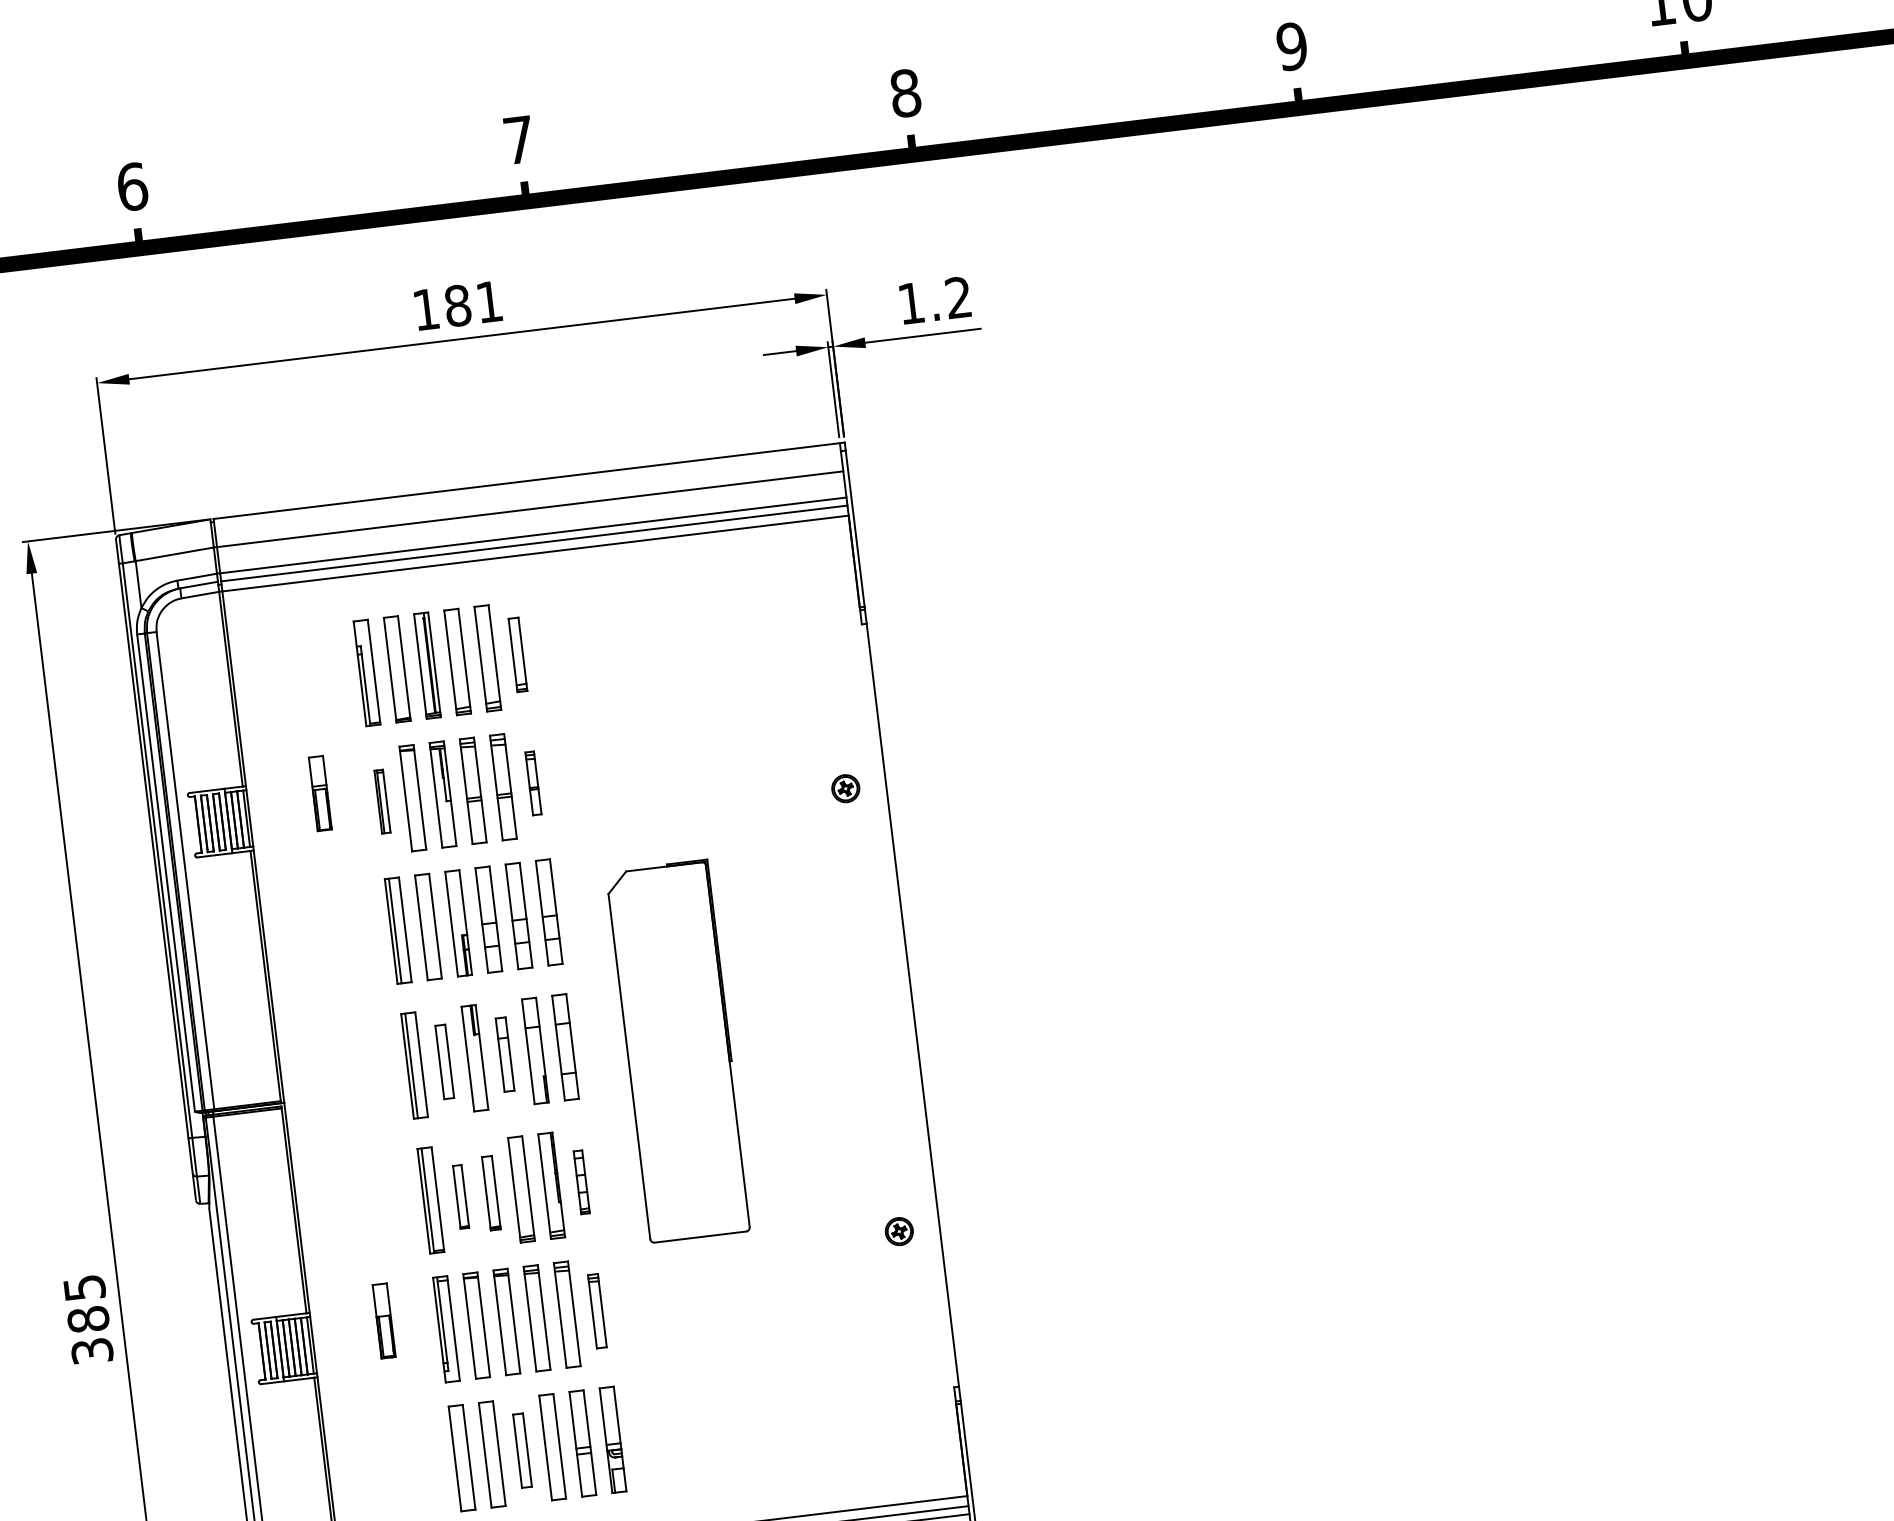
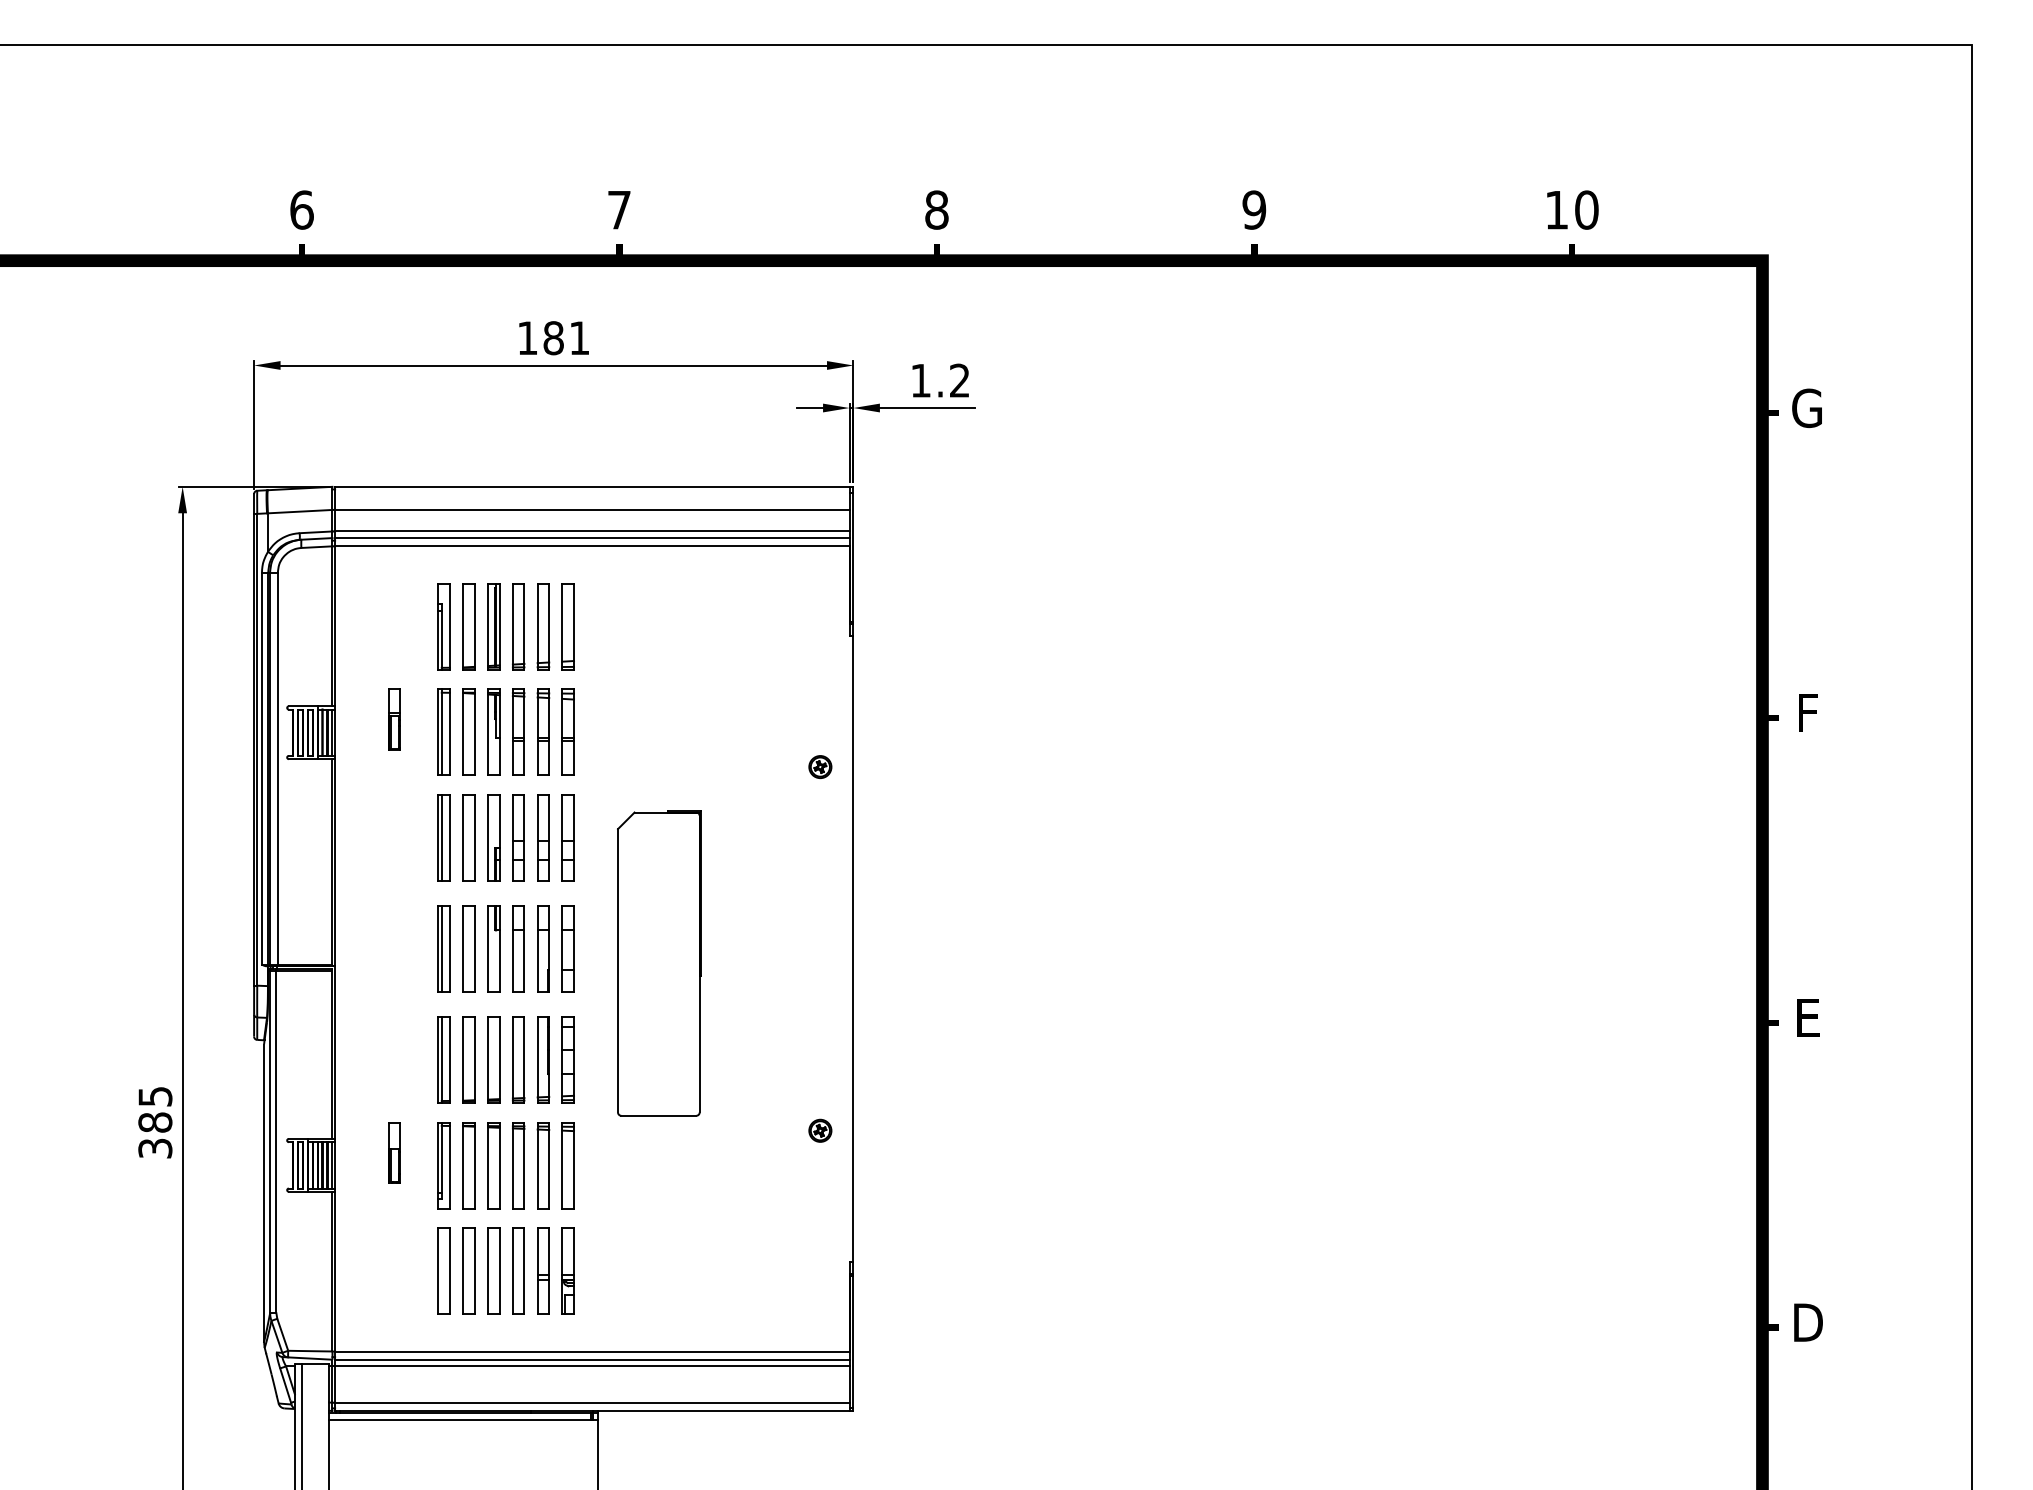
part: (517, 654) -> (567, 626), size x1.43
part: (532, 782) -> (567, 731), size x1.67
part: (381, 800) -> (443, 731), size x1.67
part: (504, 1054) -> (518, 948), size x1.43
part: (444, 1061) -> (468, 948), size x1.43
part: (580, 1182) -> (567, 1059), size x1.67
part: (490, 1192) -> (493, 1059), size x1.43
part: (460, 1196) -> (468, 1059), size x1.67
part: (596, 1311) -> (567, 1165), size x1.43
part: (521, 1449) -> (493, 1270), size x1.43

